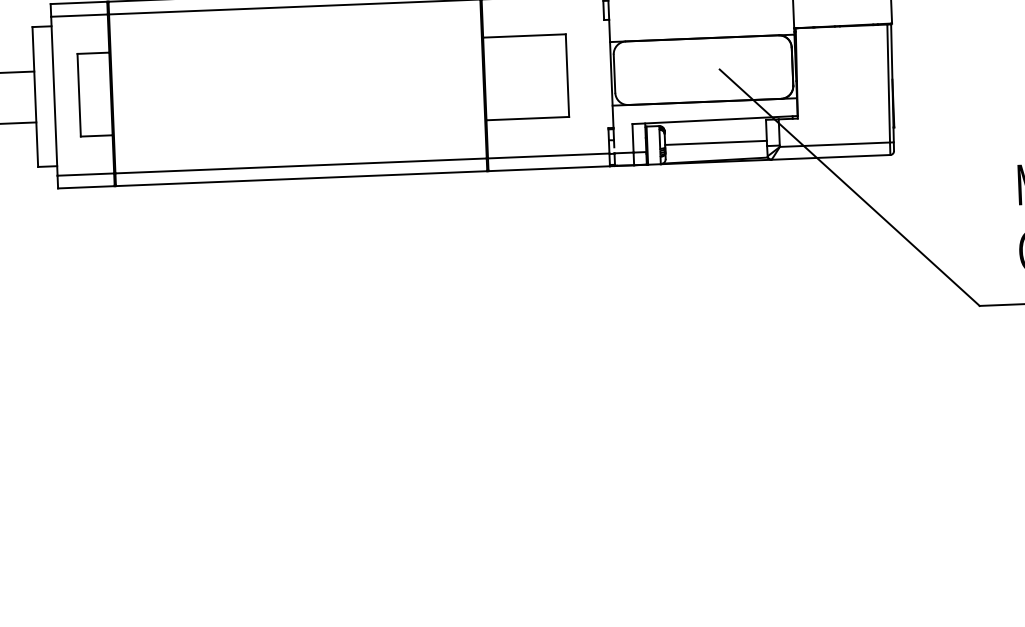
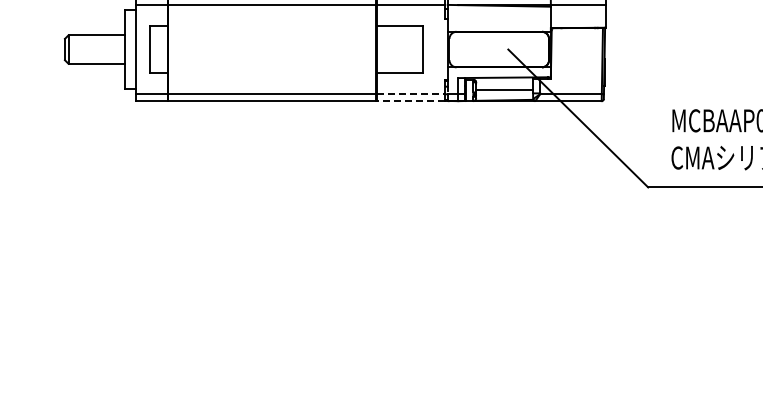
line: (548, 156) -> (410, 94), solid -> dashed
line: (548, 169) -> (410, 101), solid -> dashed

